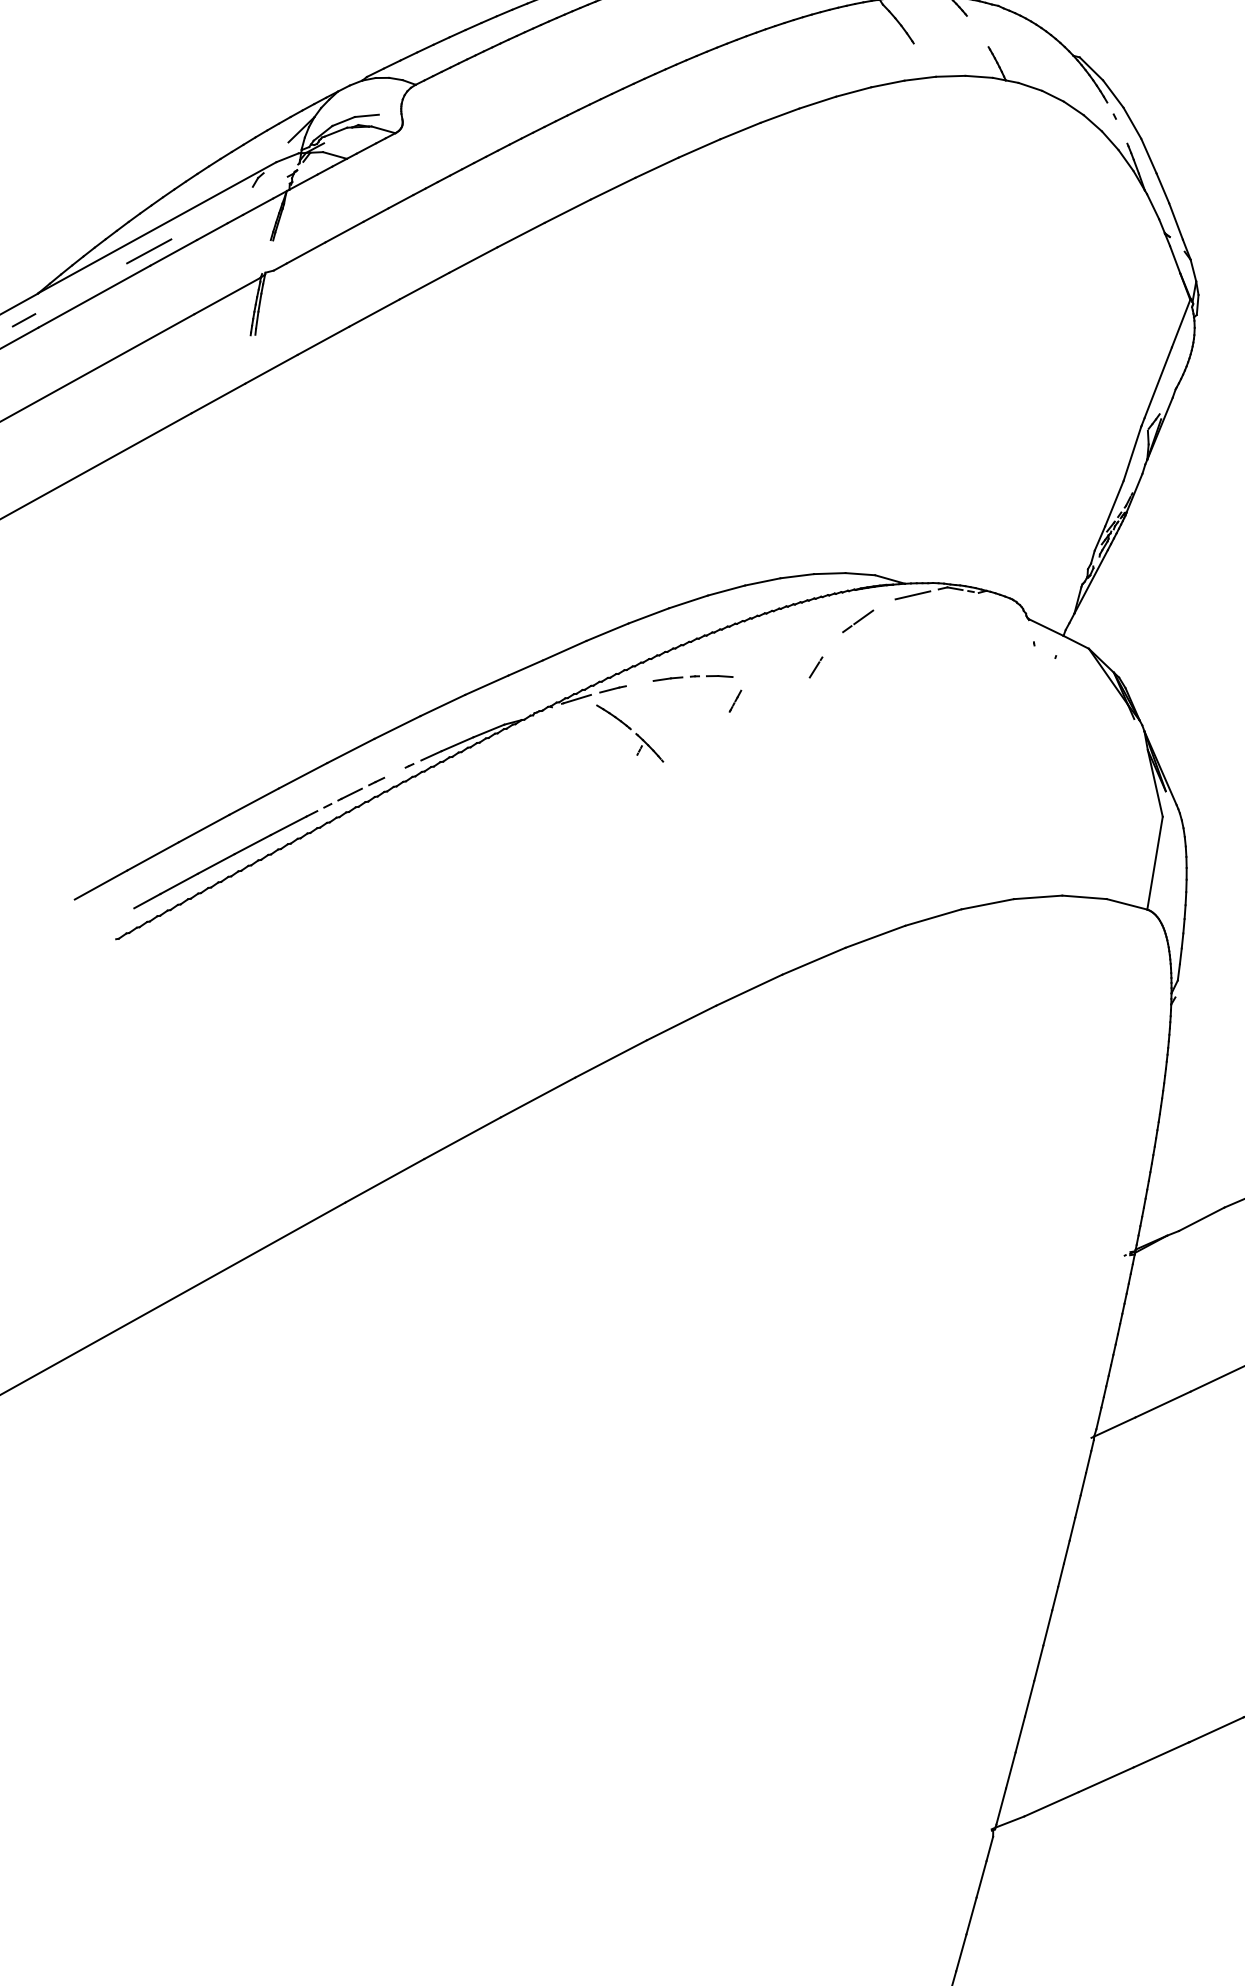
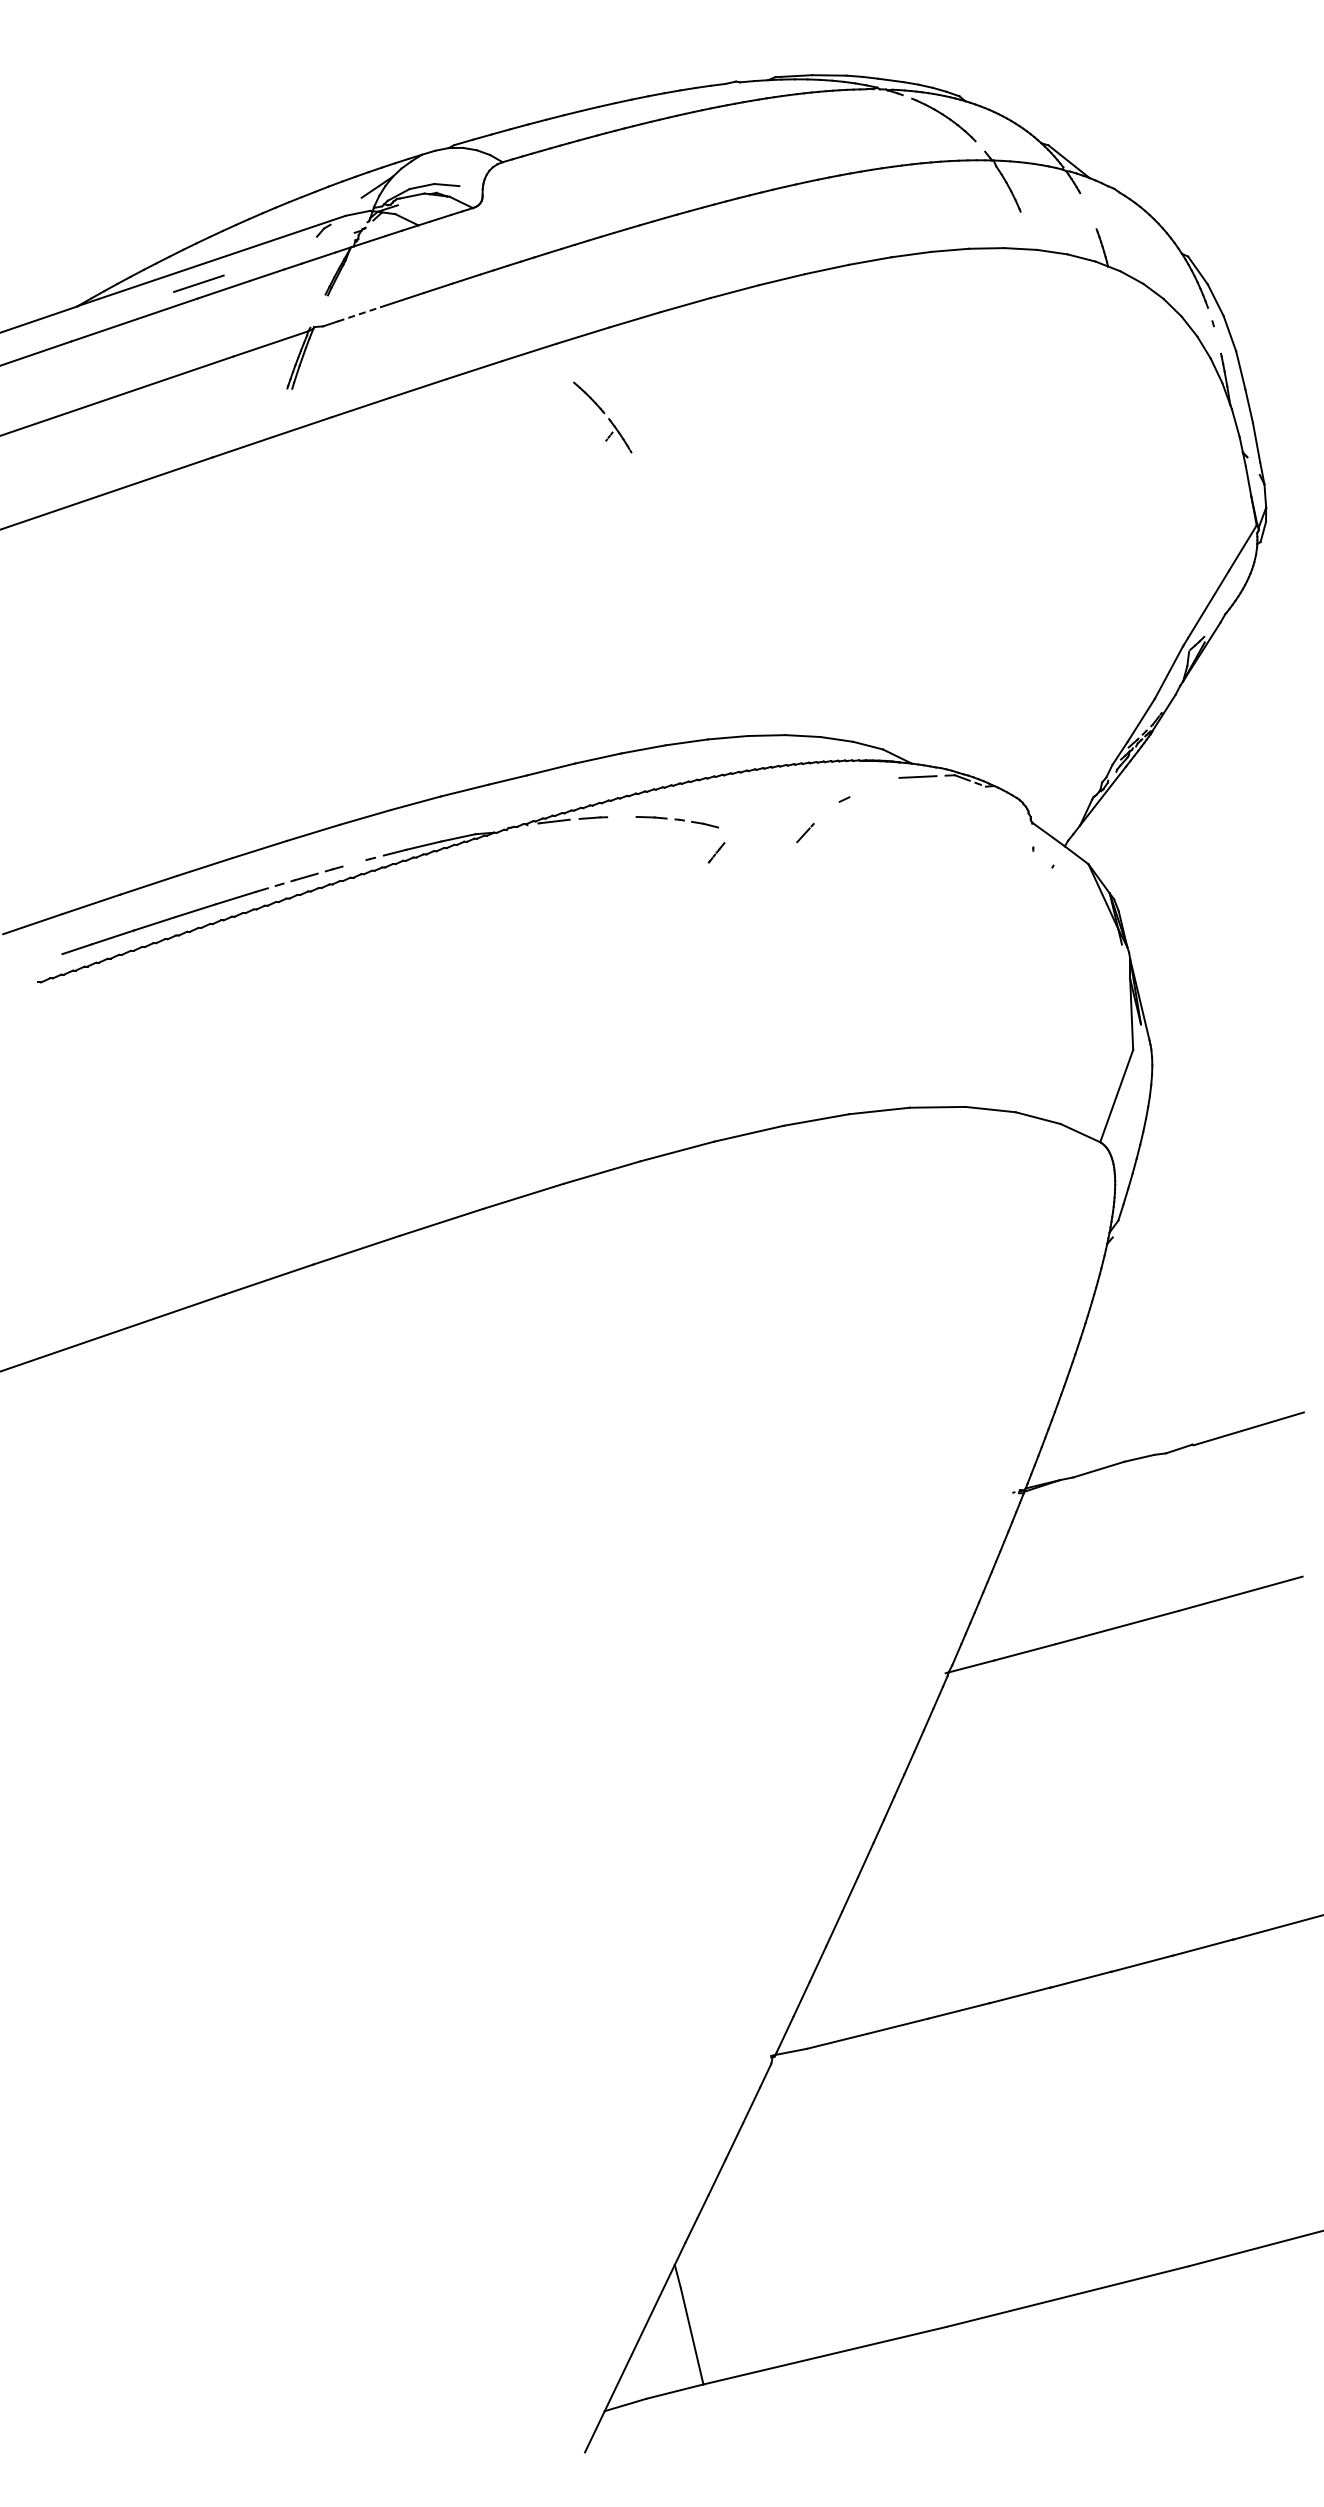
line: (306, 253) -> (359, 314), solid -> dashed
line: (23, 320) -> (57, 331), removed
line: (863, 617) -> (863, 790), removed
part: (629, 733) -> (602, 417), moved

